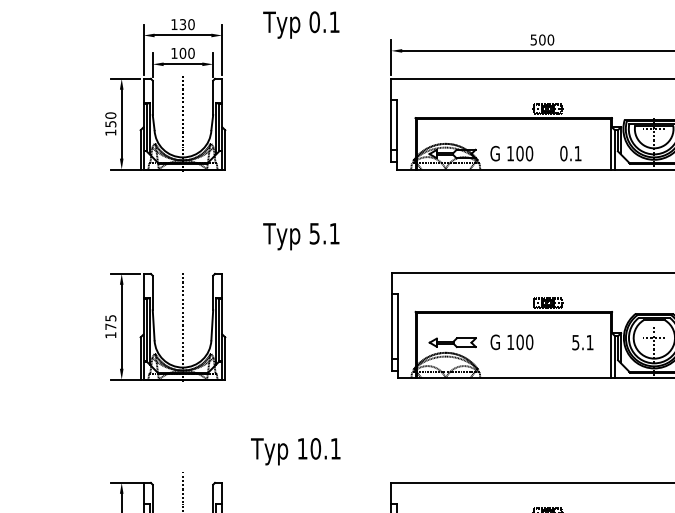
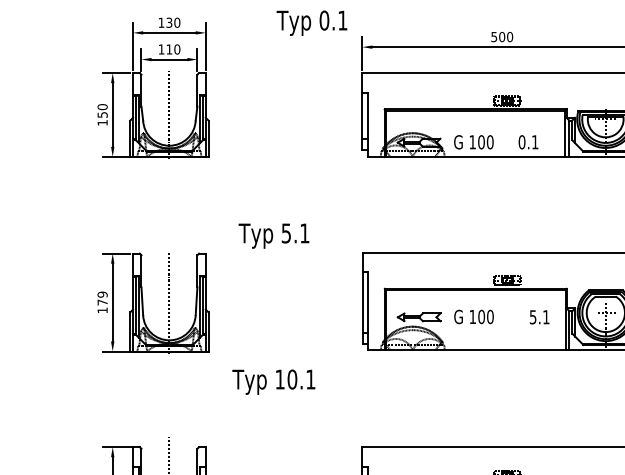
text: (300, 24) -> (311, 22), moved
text: (183, 53) -> (169, 49), 100 -> 110
text: (300, 235) -> (273, 235), moved
text: (110, 318) -> (102, 294), 175 -> 179
text: (295, 450) -> (273, 381), moved

